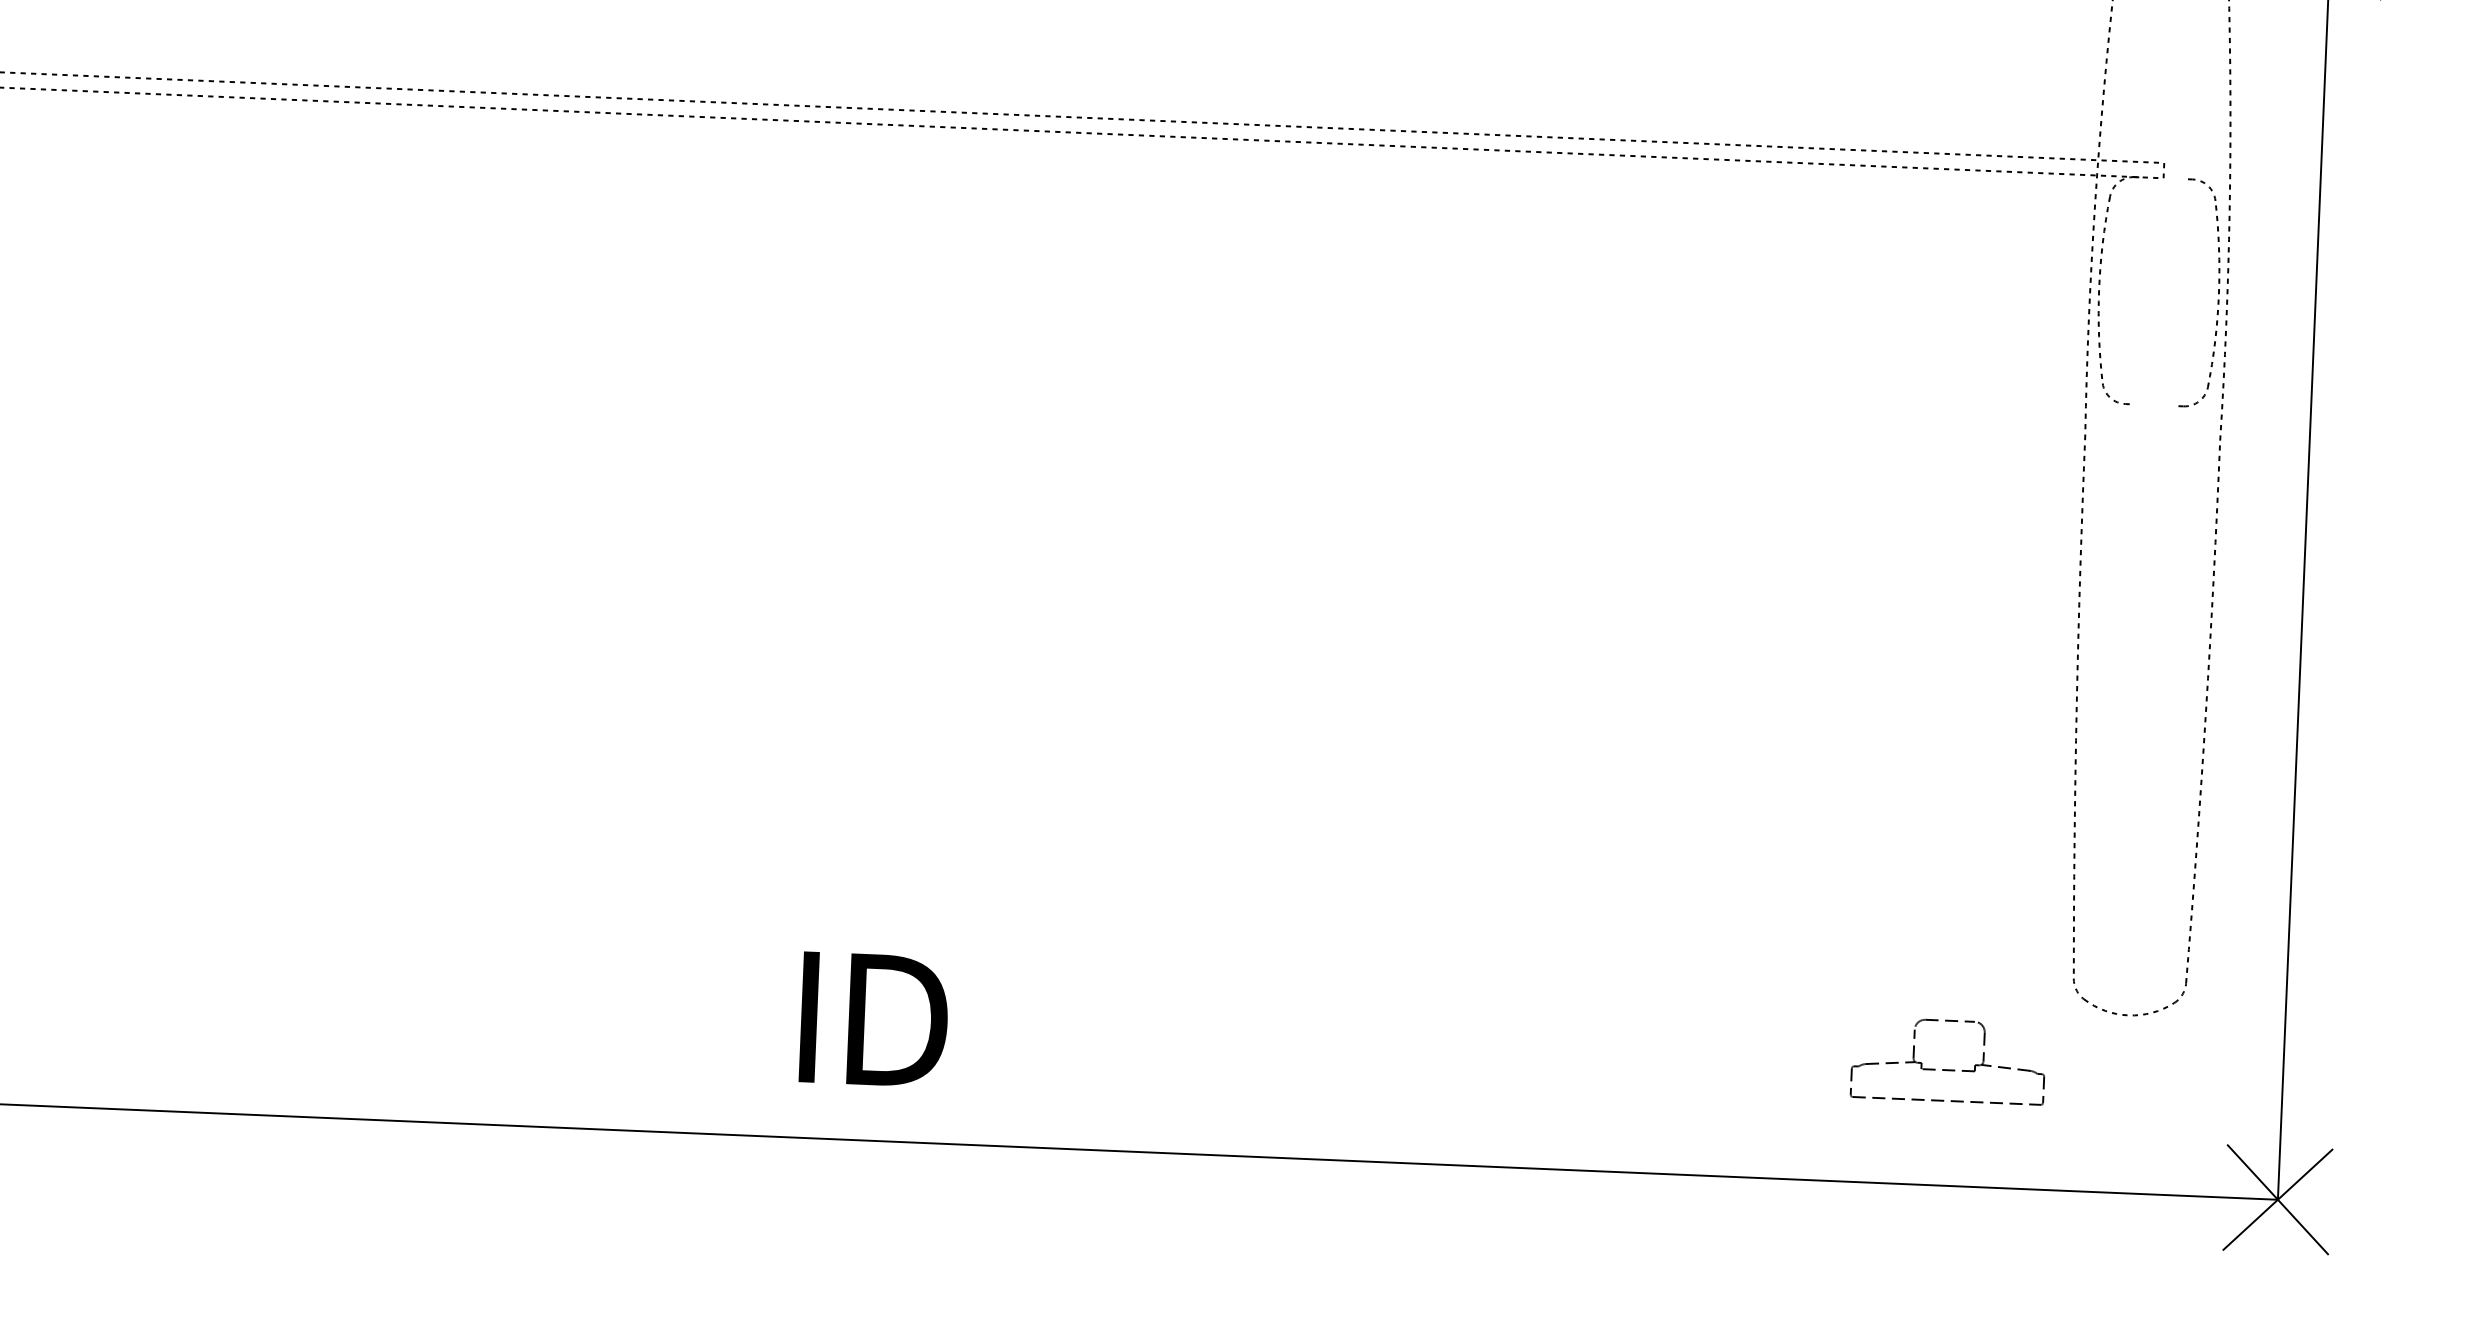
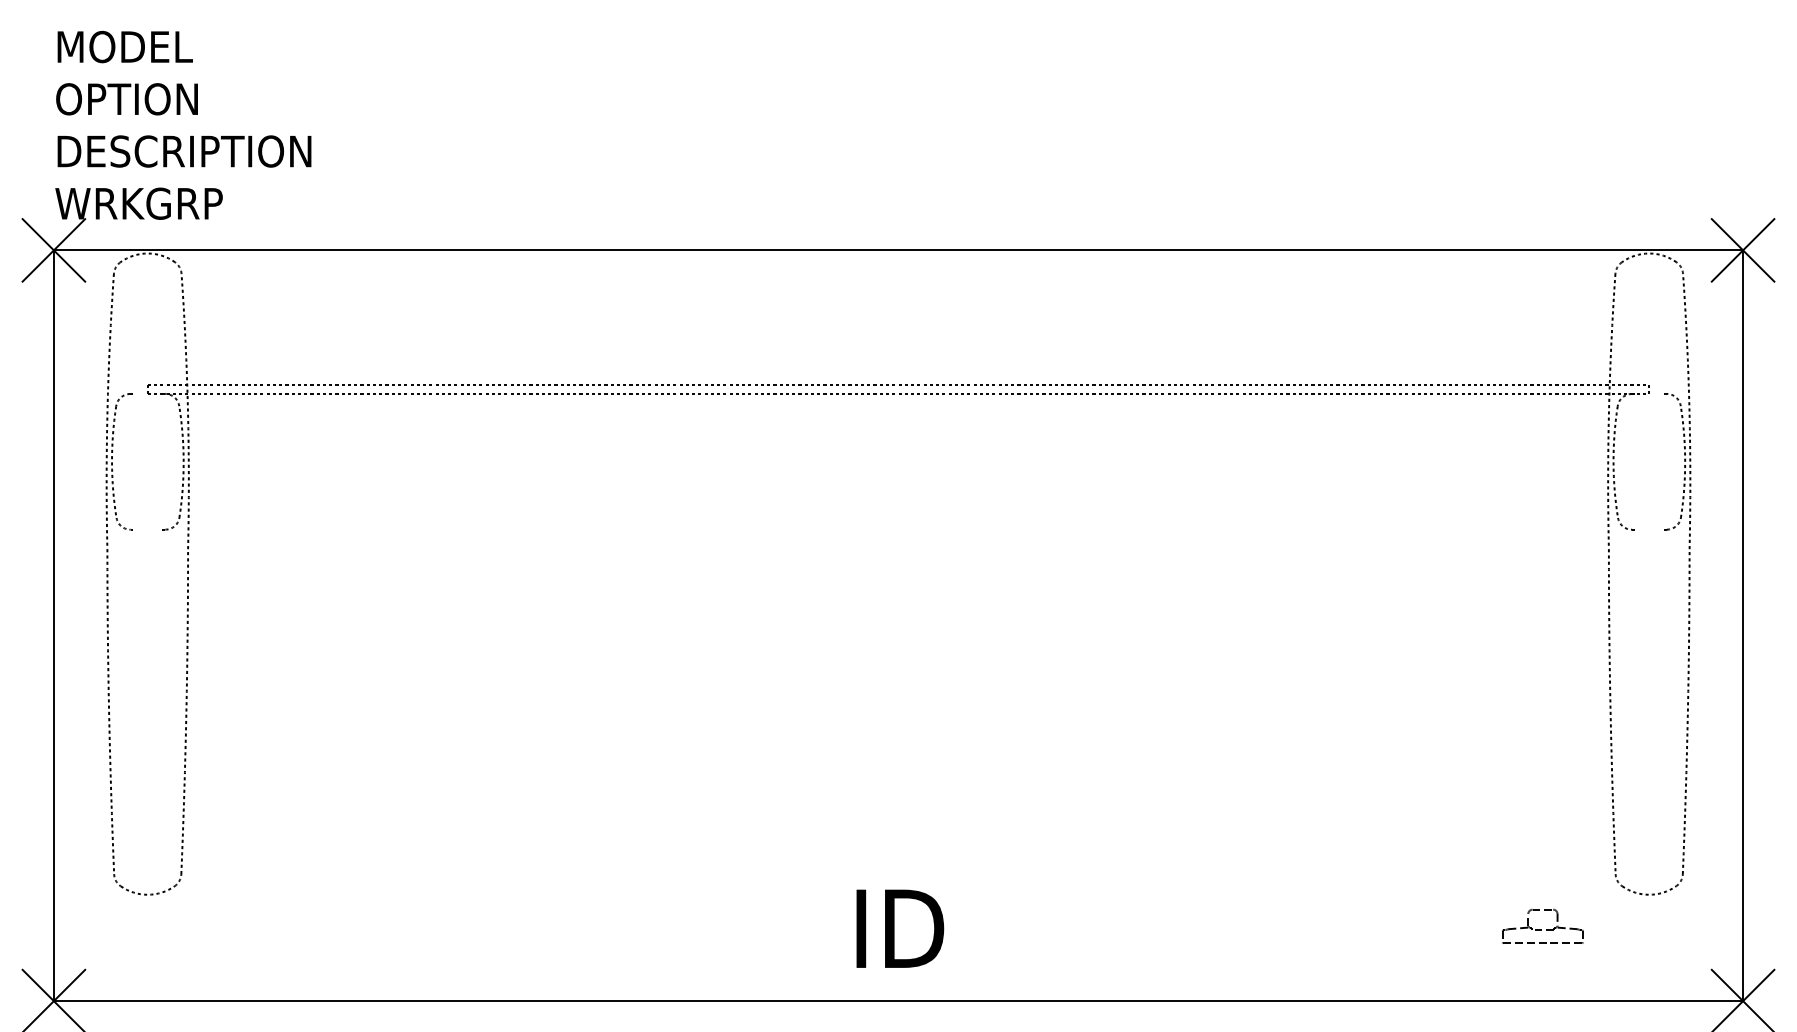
part: (1947, 1060) -> (1542, 926), size x0.7

